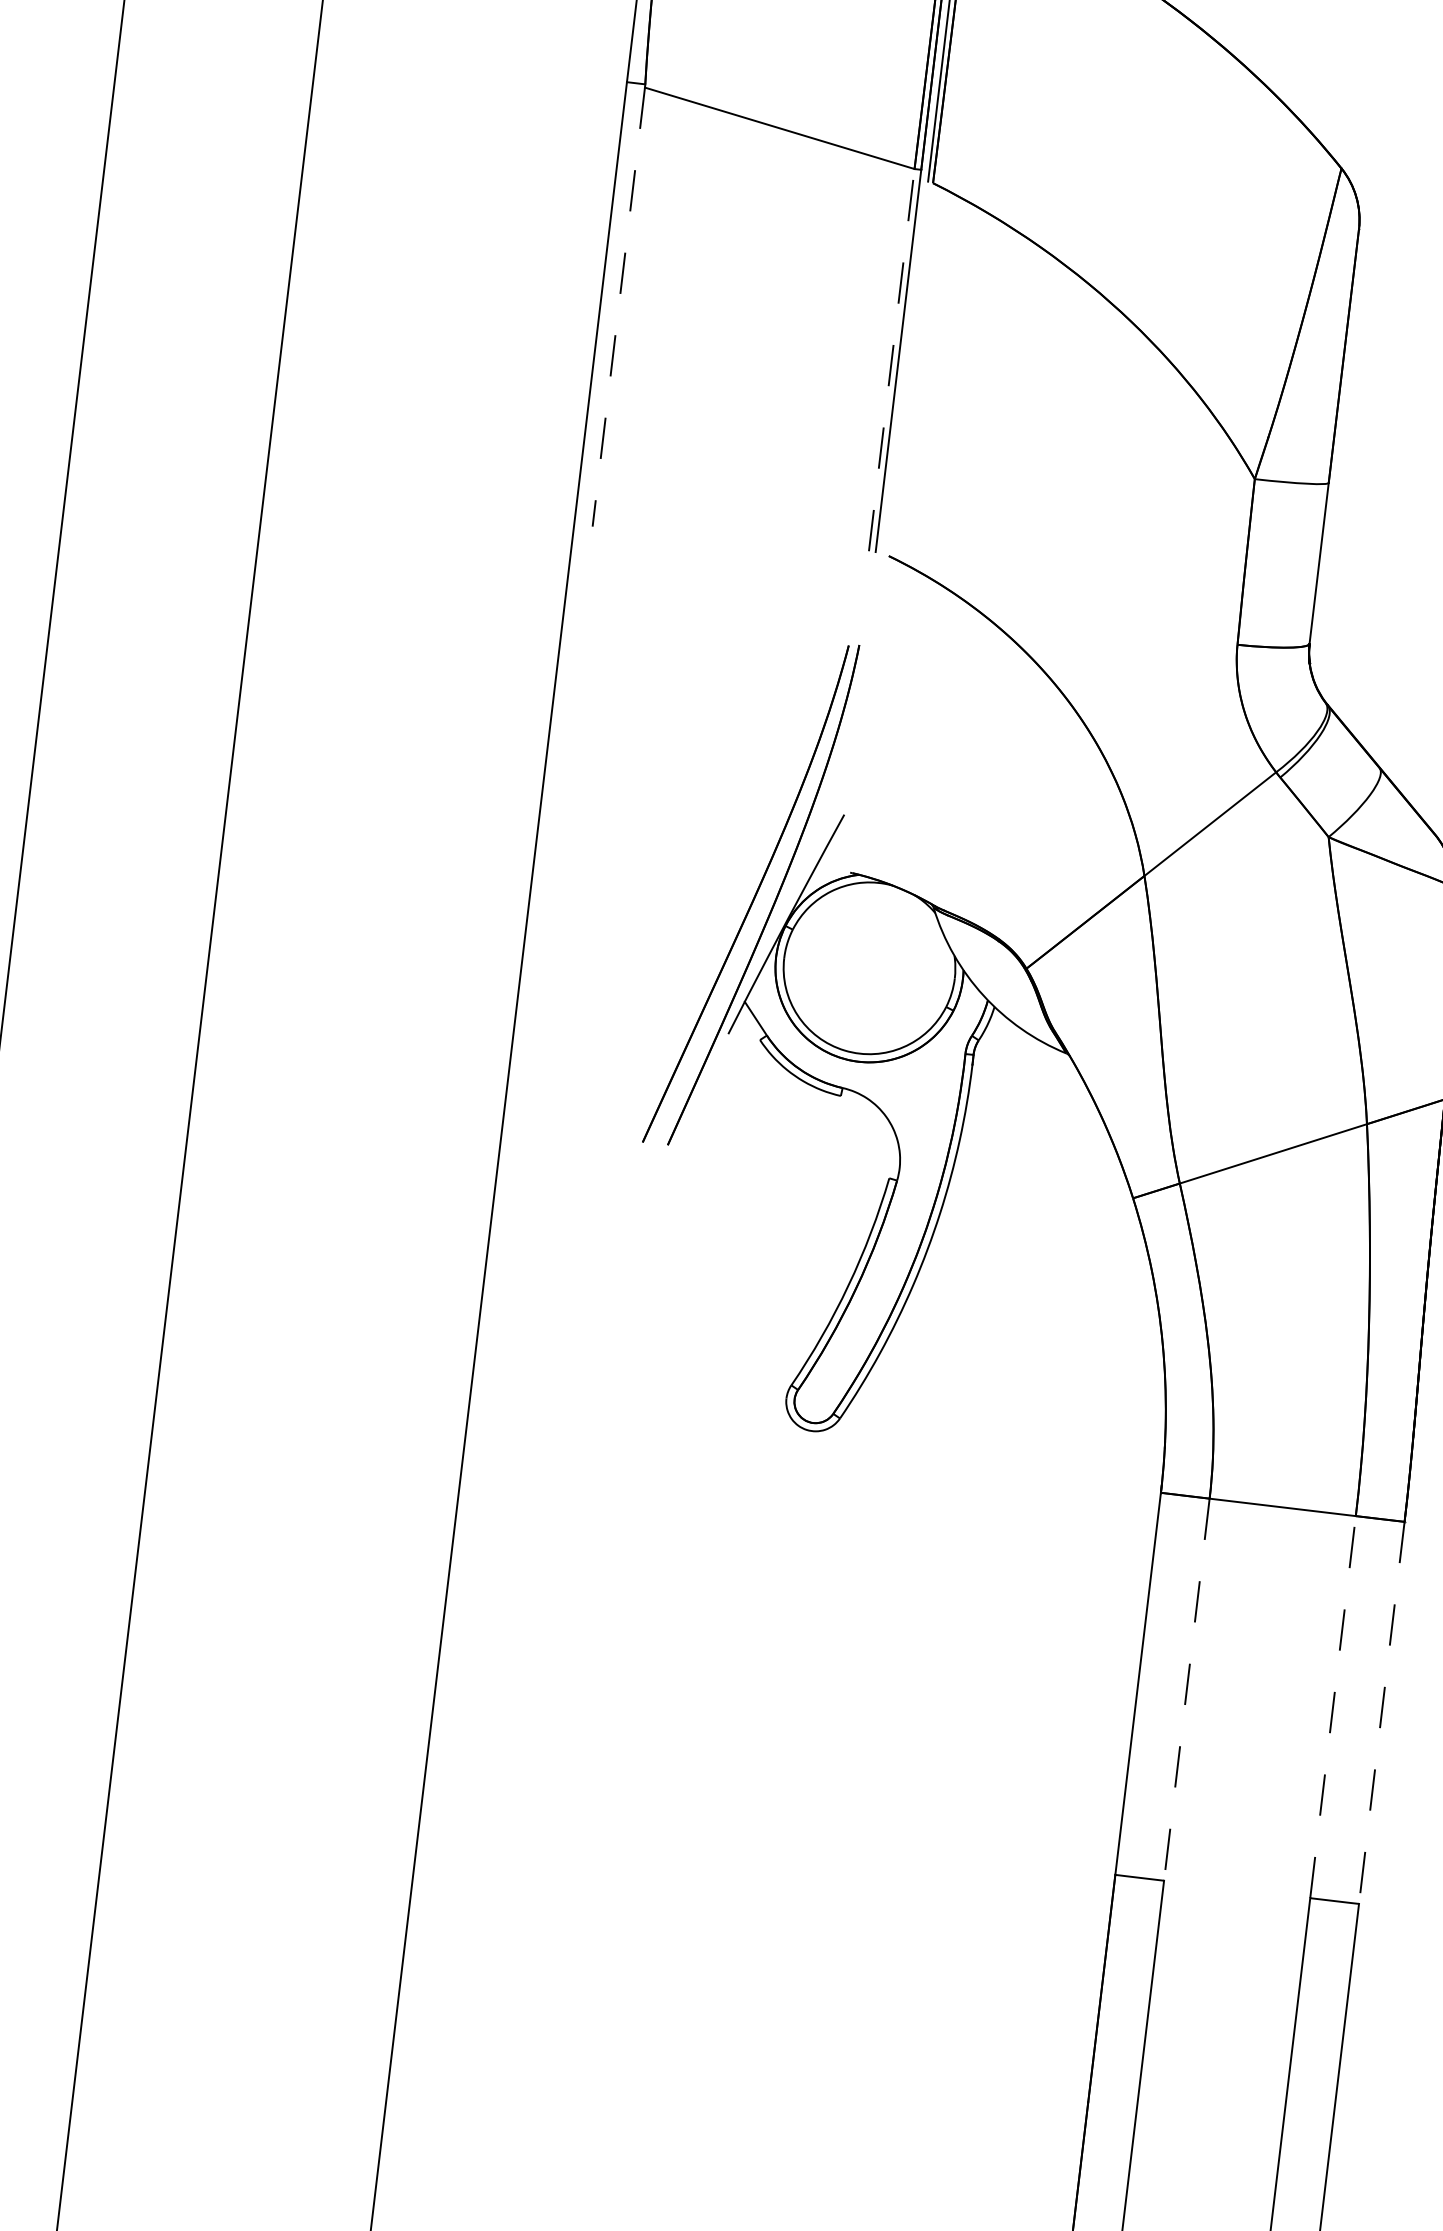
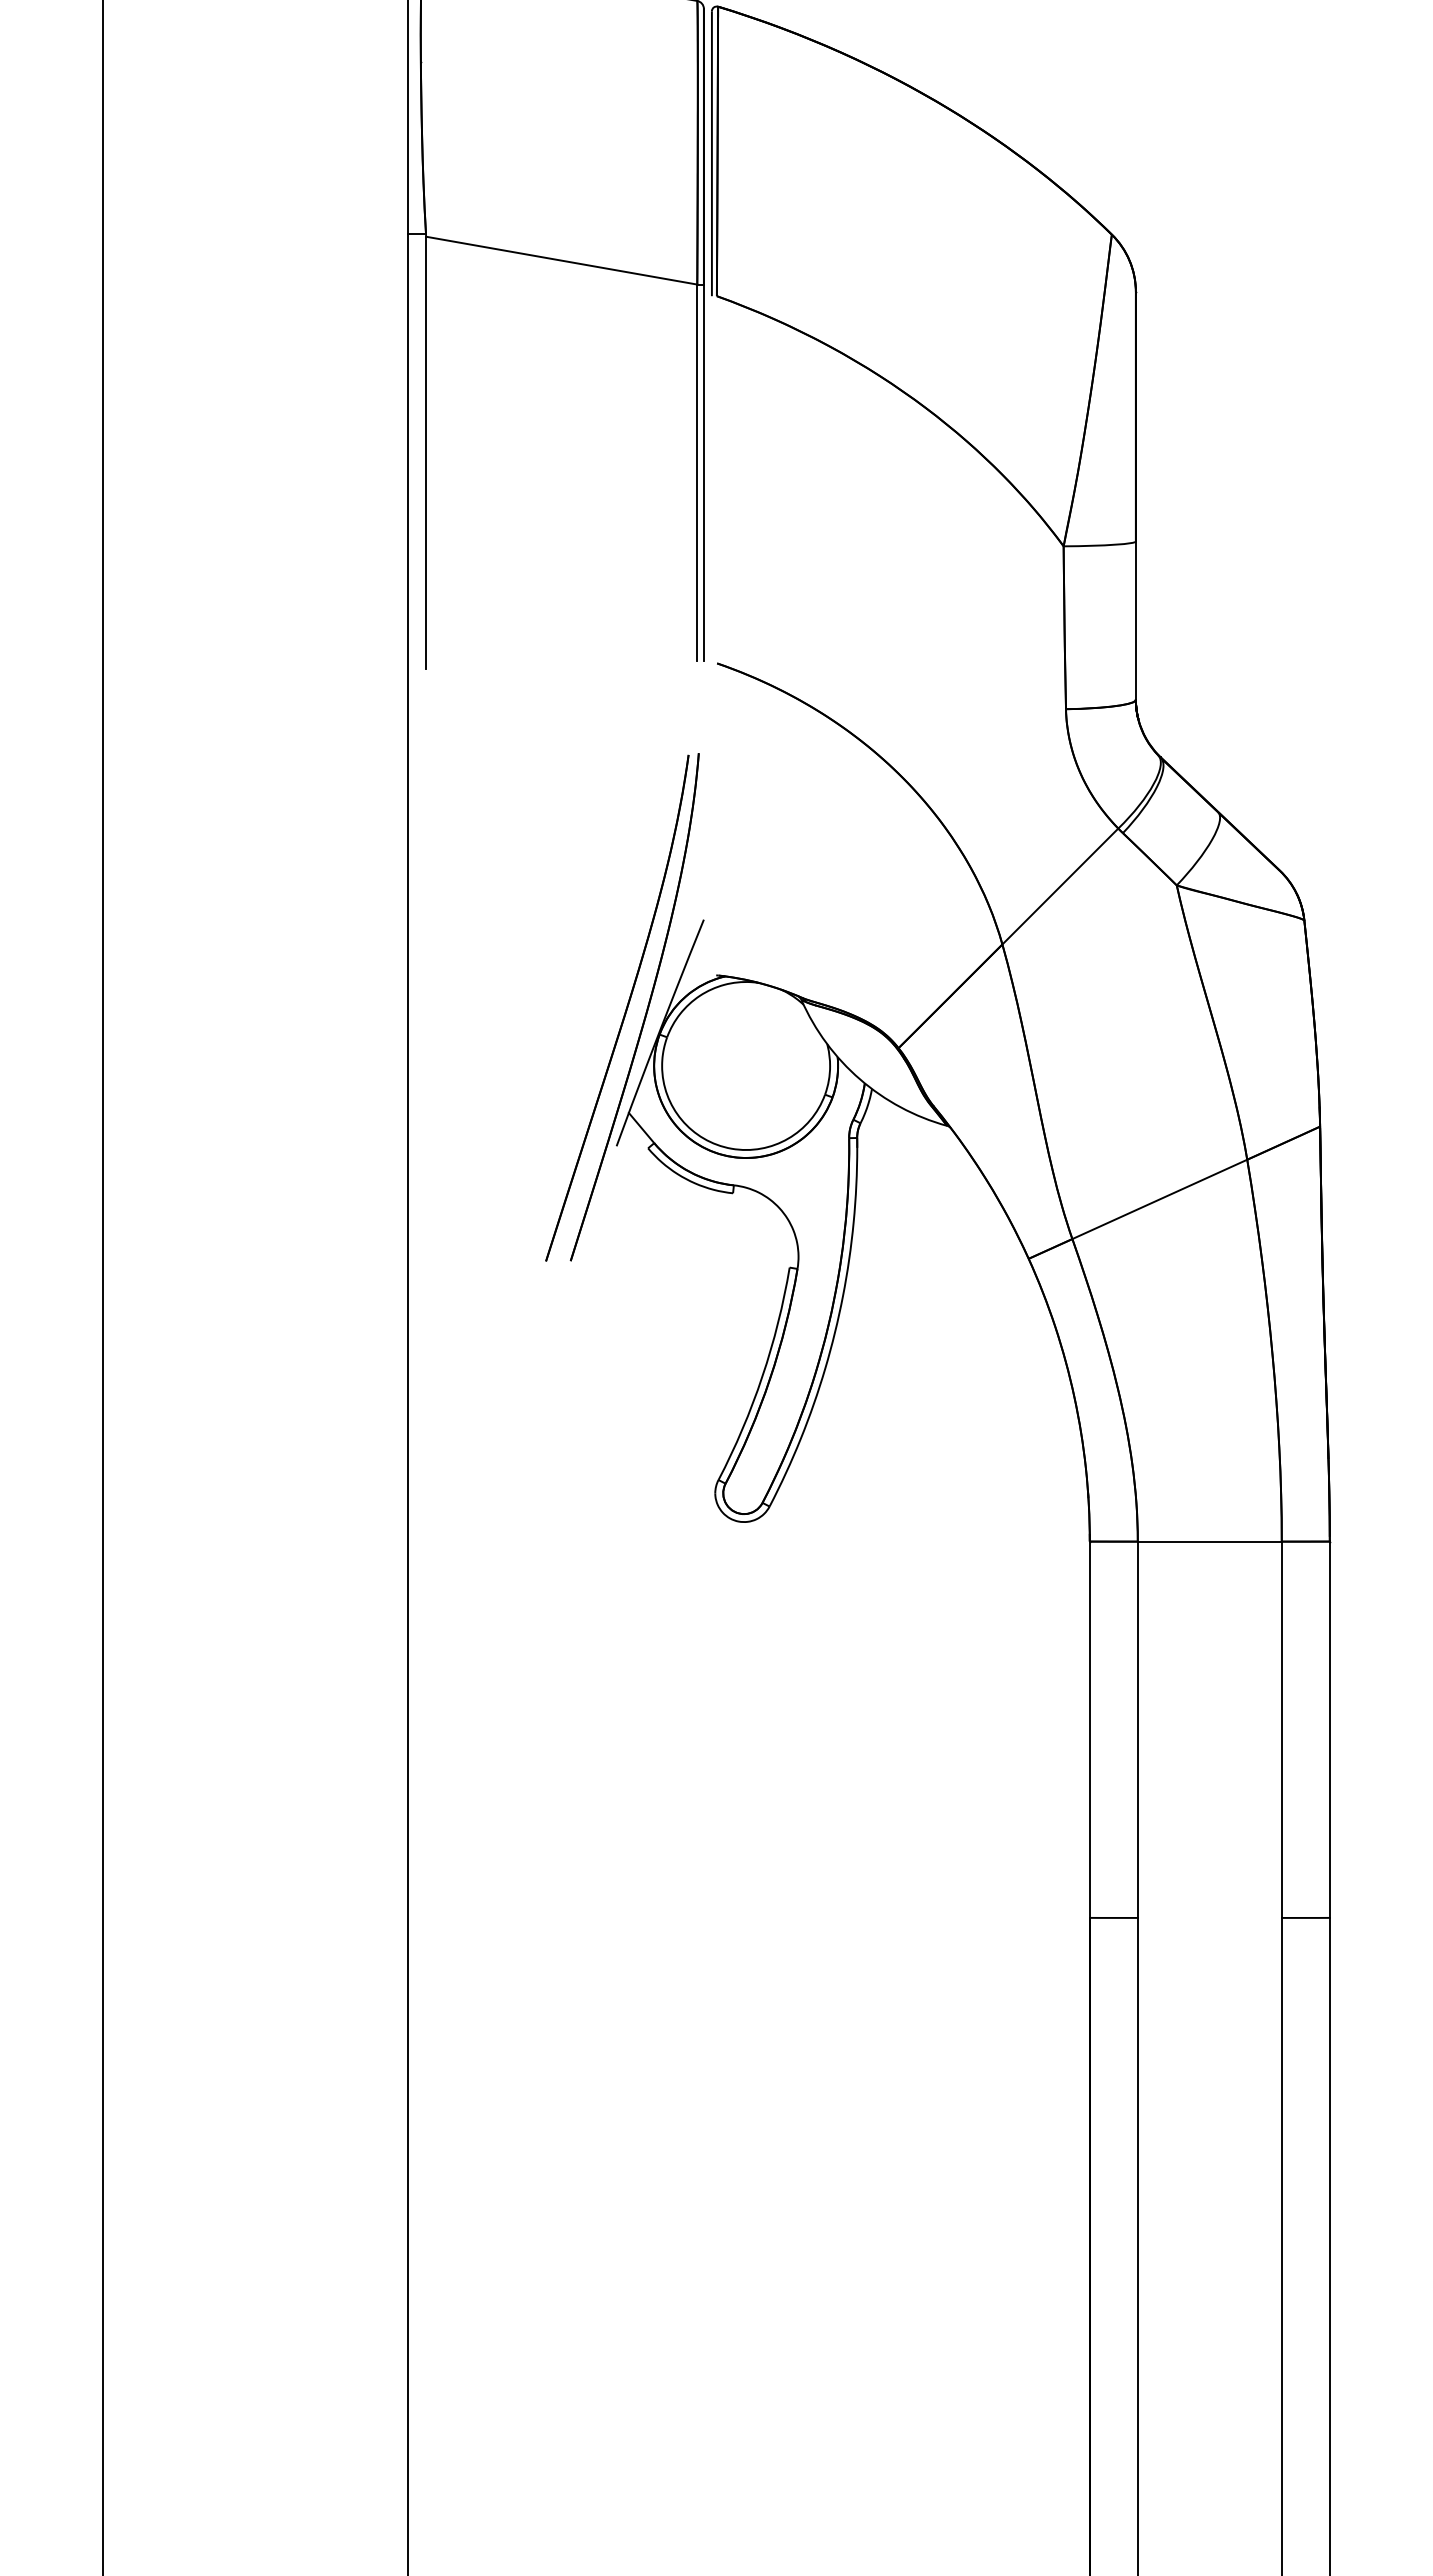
line: (619, 307) -> (426, 453), dashed -> solid
line: (892, 359) -> (697, 472), dashed -> solid
line: (1186, 1690) -> (1137, 1730), dashed -> solid
line: (1332, 1706) -> (1281, 1729), dashed -> solid
line: (1381, 1713) -> (1329, 1730), dashed -> solid

